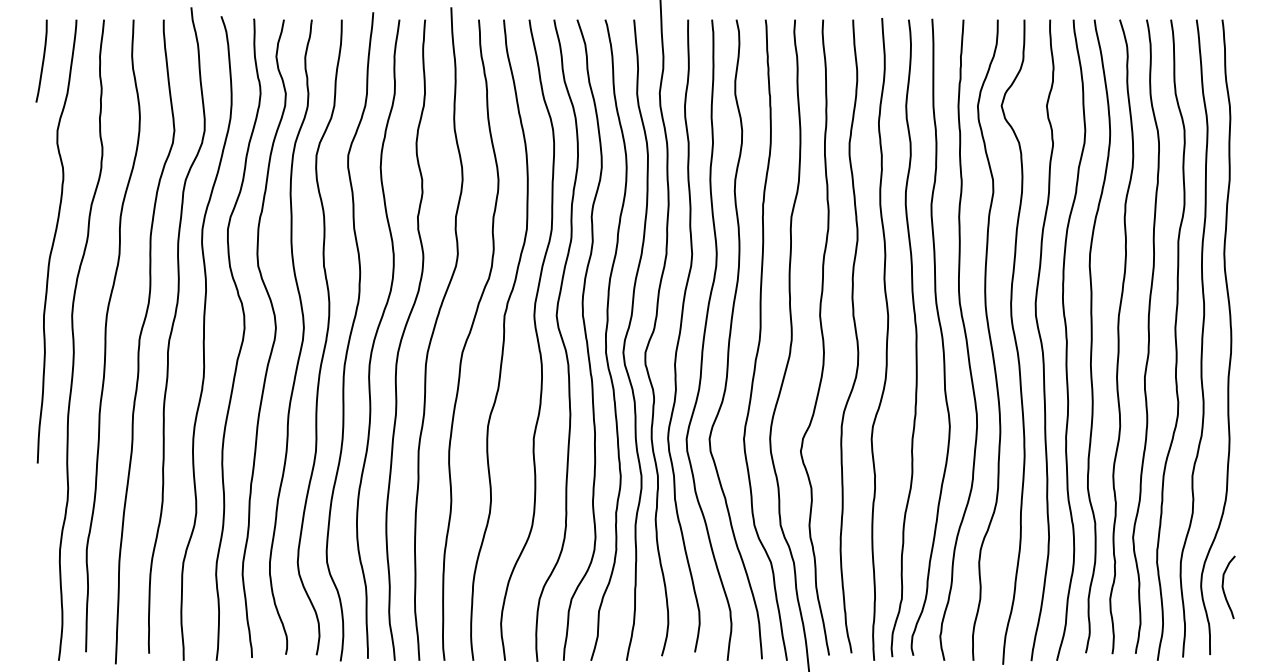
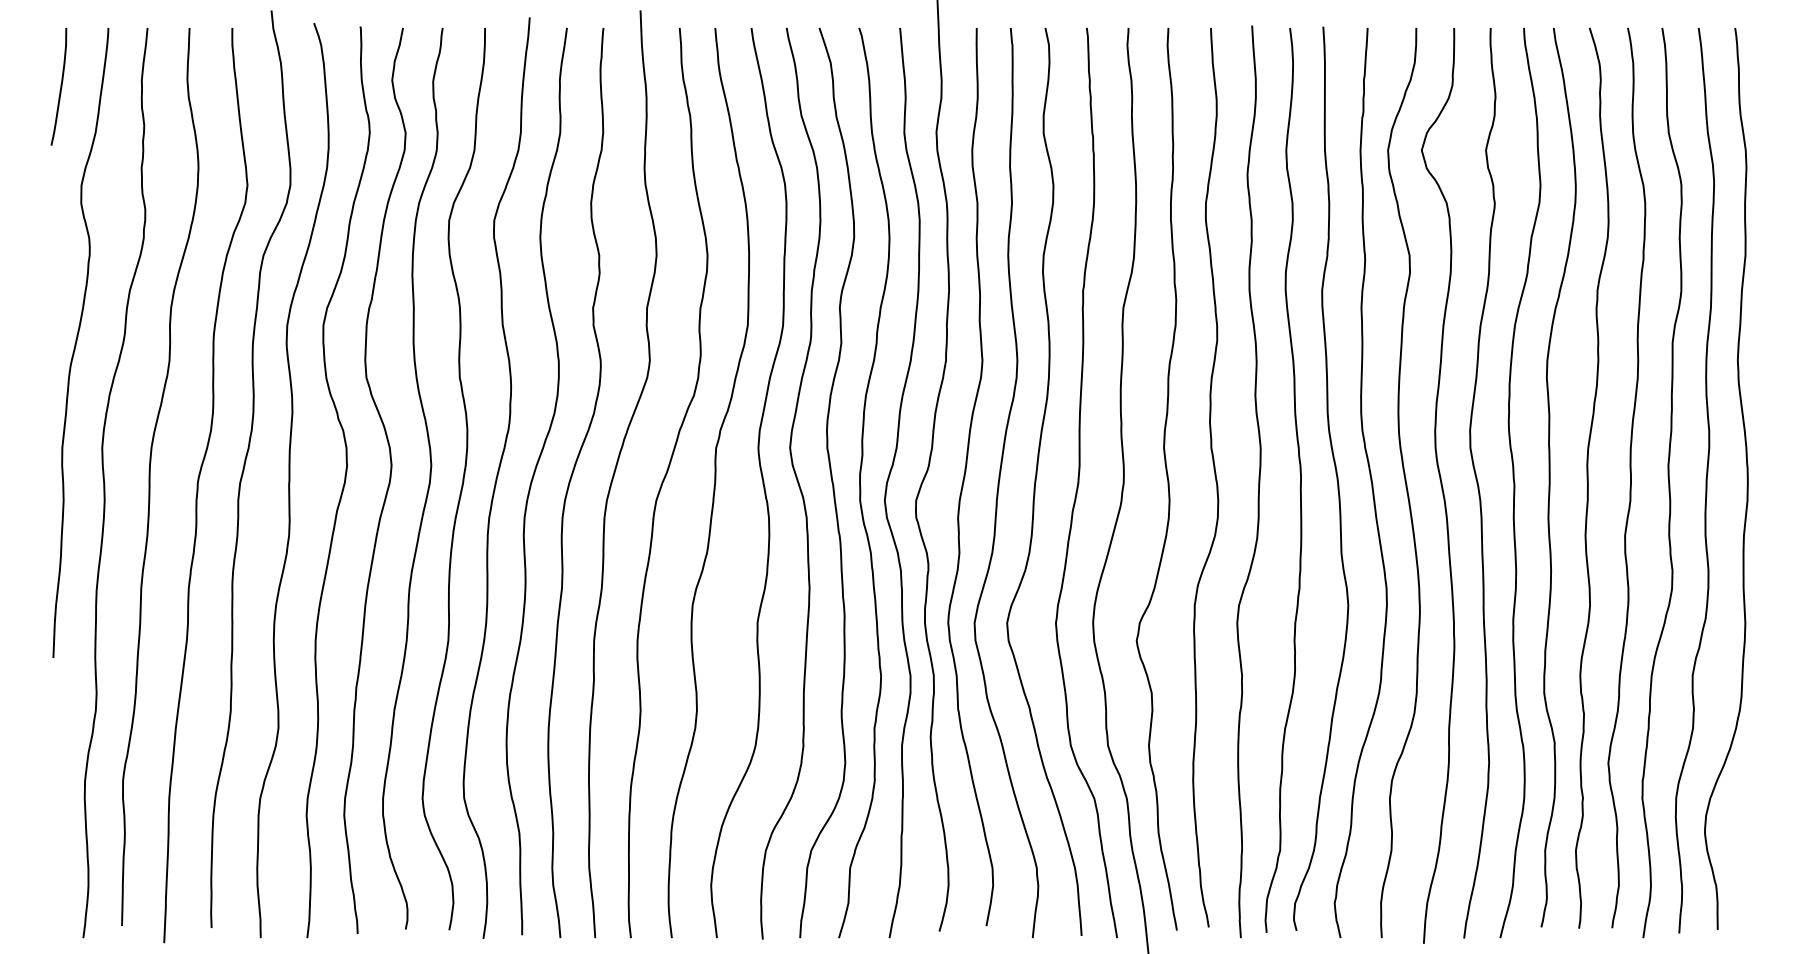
curve: (1224, 589) -> (1738, 836), removed

